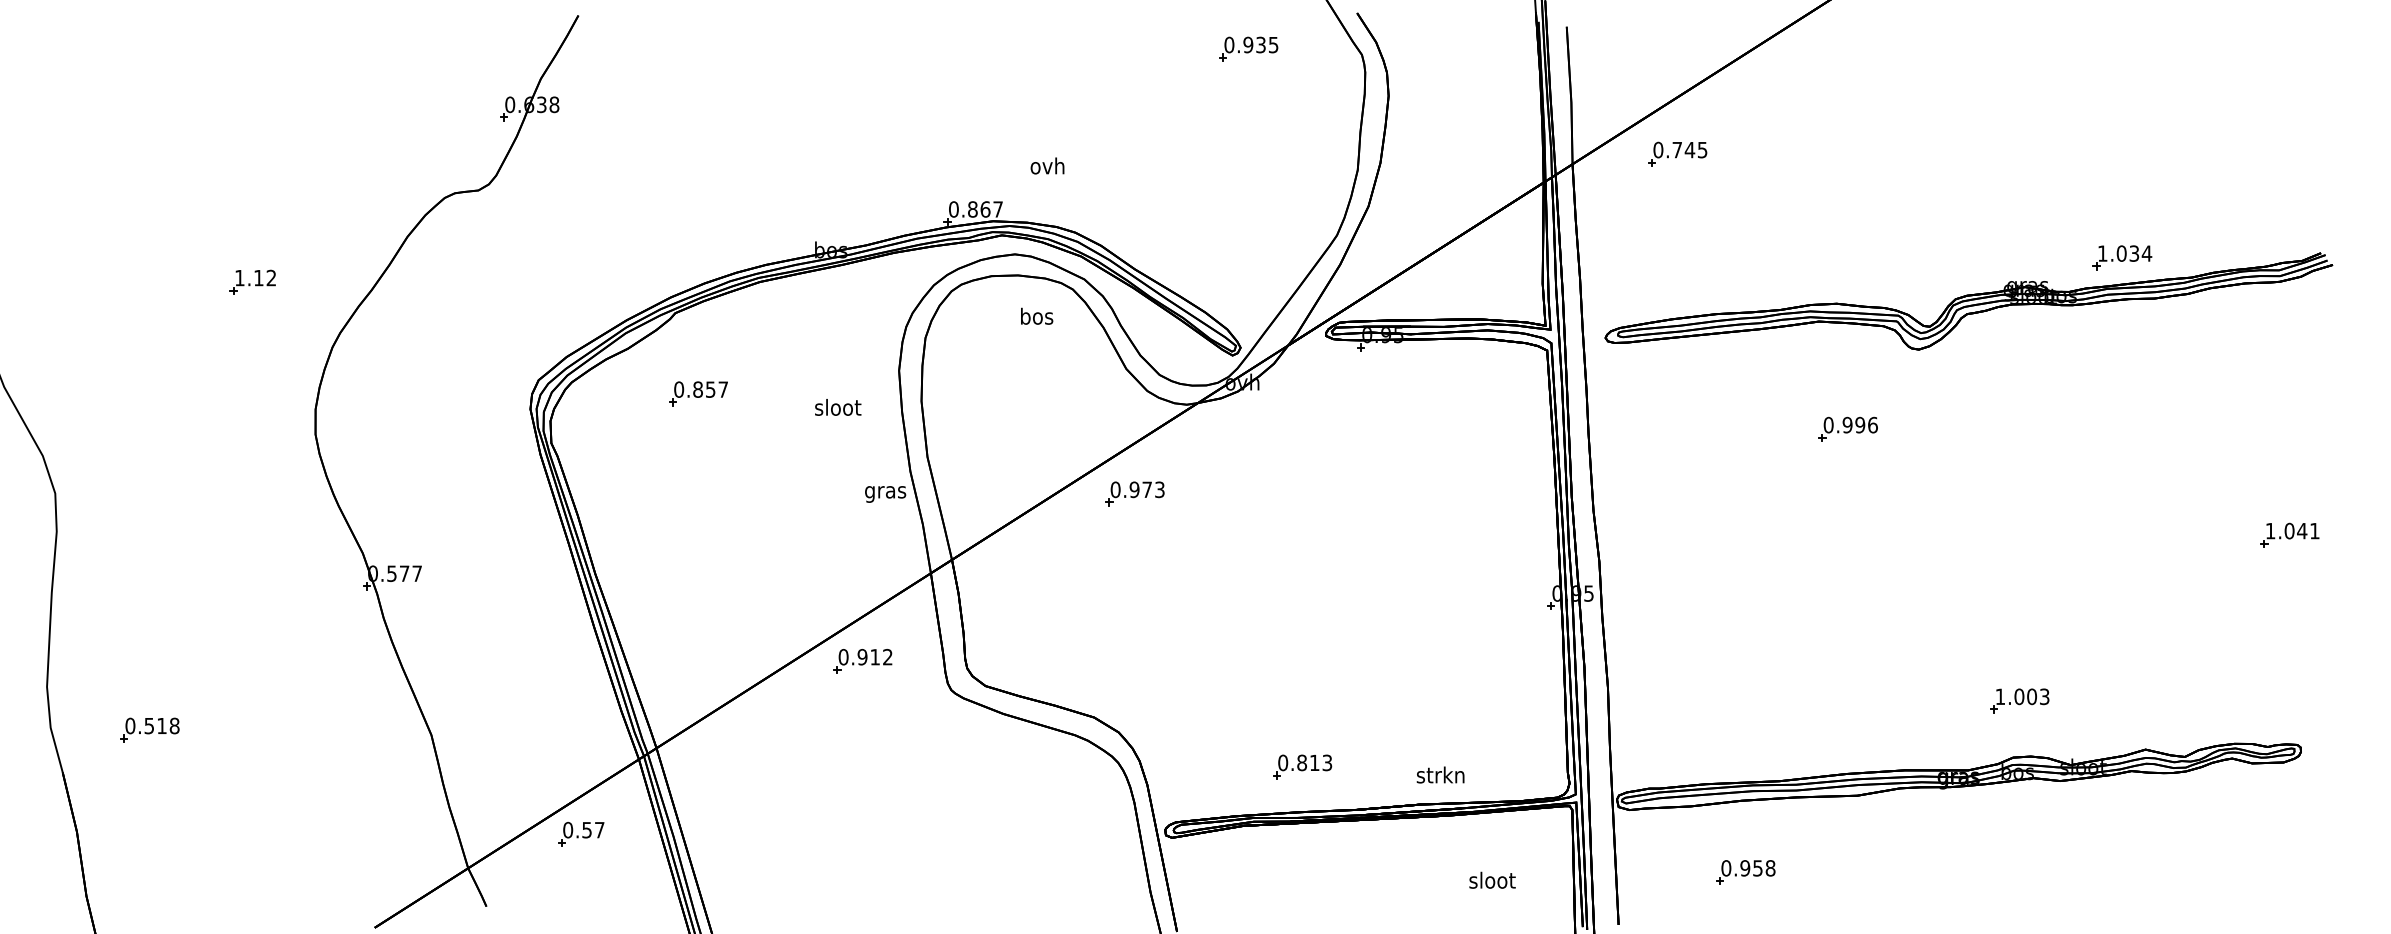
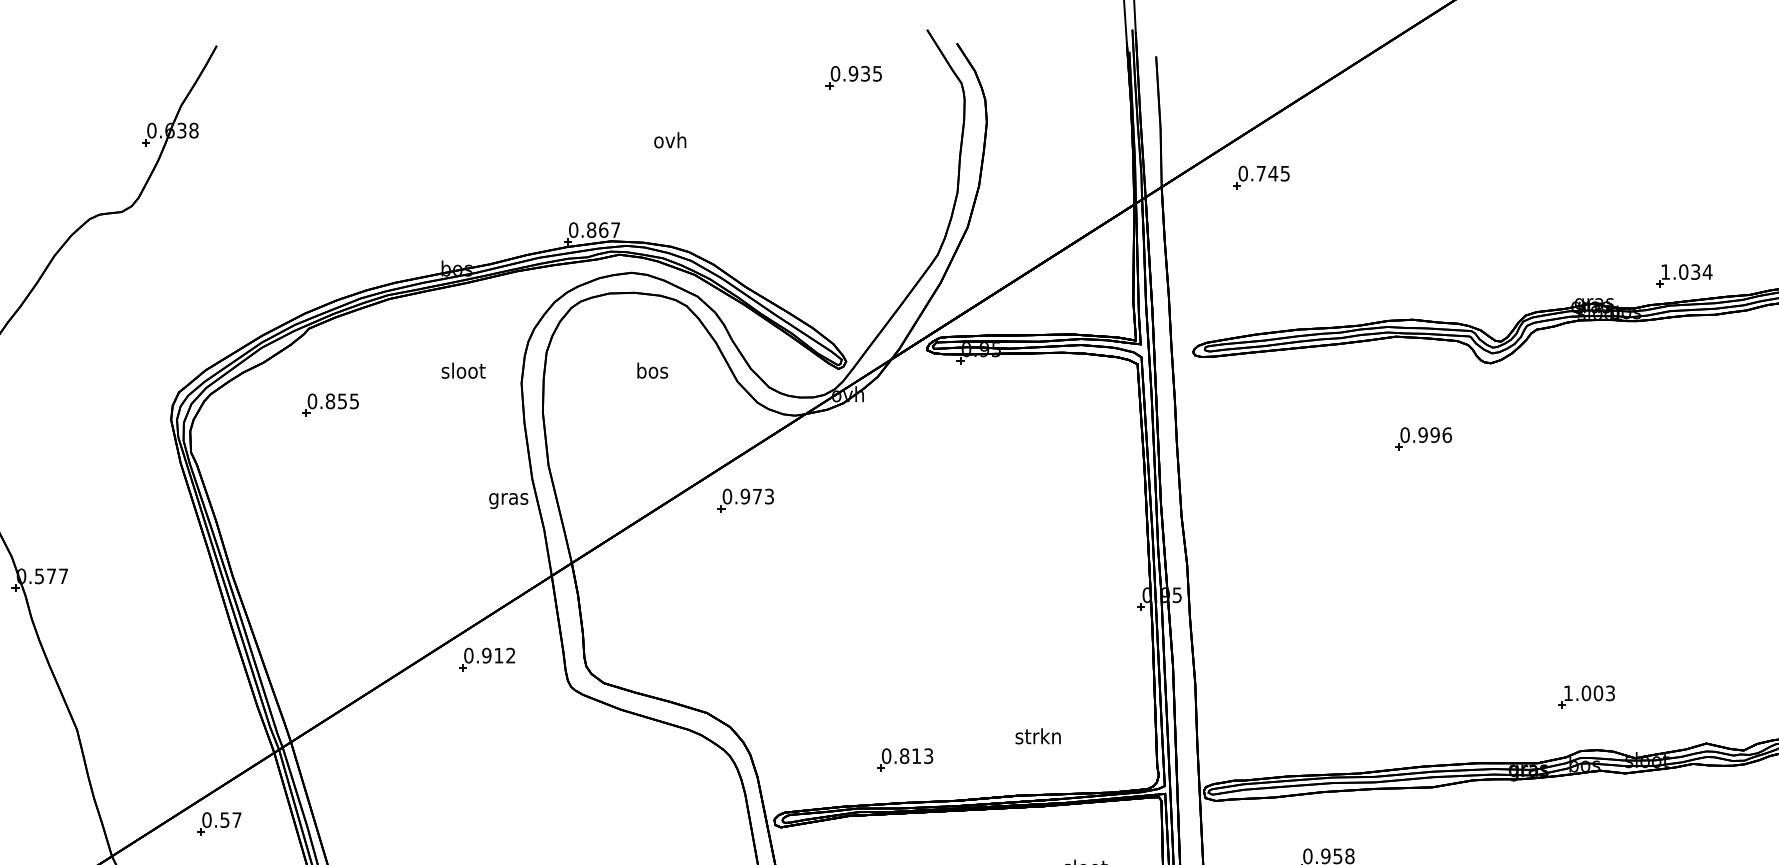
text: (1047, 165) -> (670, 139), moved
text: (1037, 315) -> (653, 369), moved
text: (722, 389) -> (353, 401), 0.857 -> 0.855
text: (838, 407) -> (463, 370), moved
text: (1440, 774) -> (1038, 735), moved

